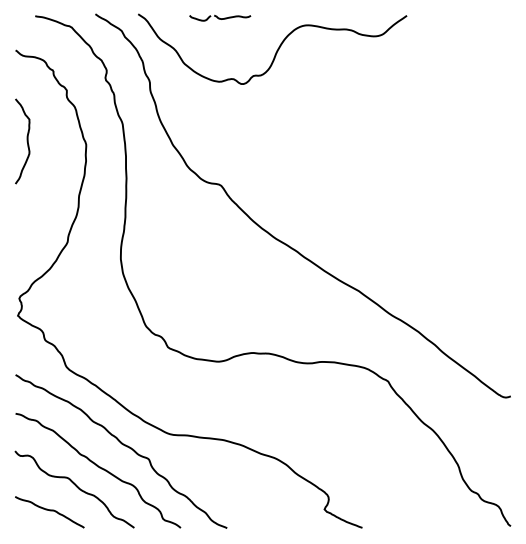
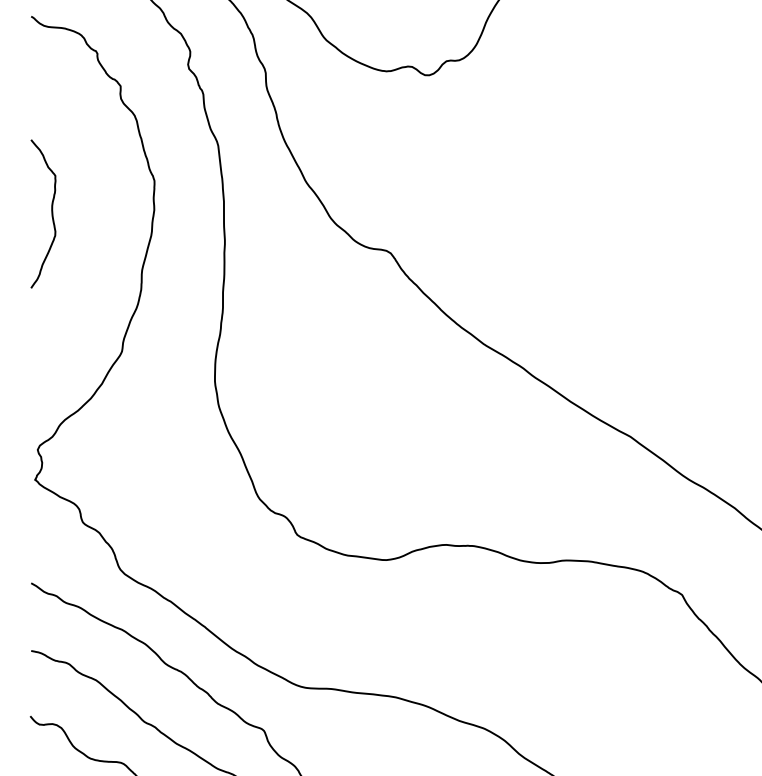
curve: (26, 141) -> (50, 214), moved

